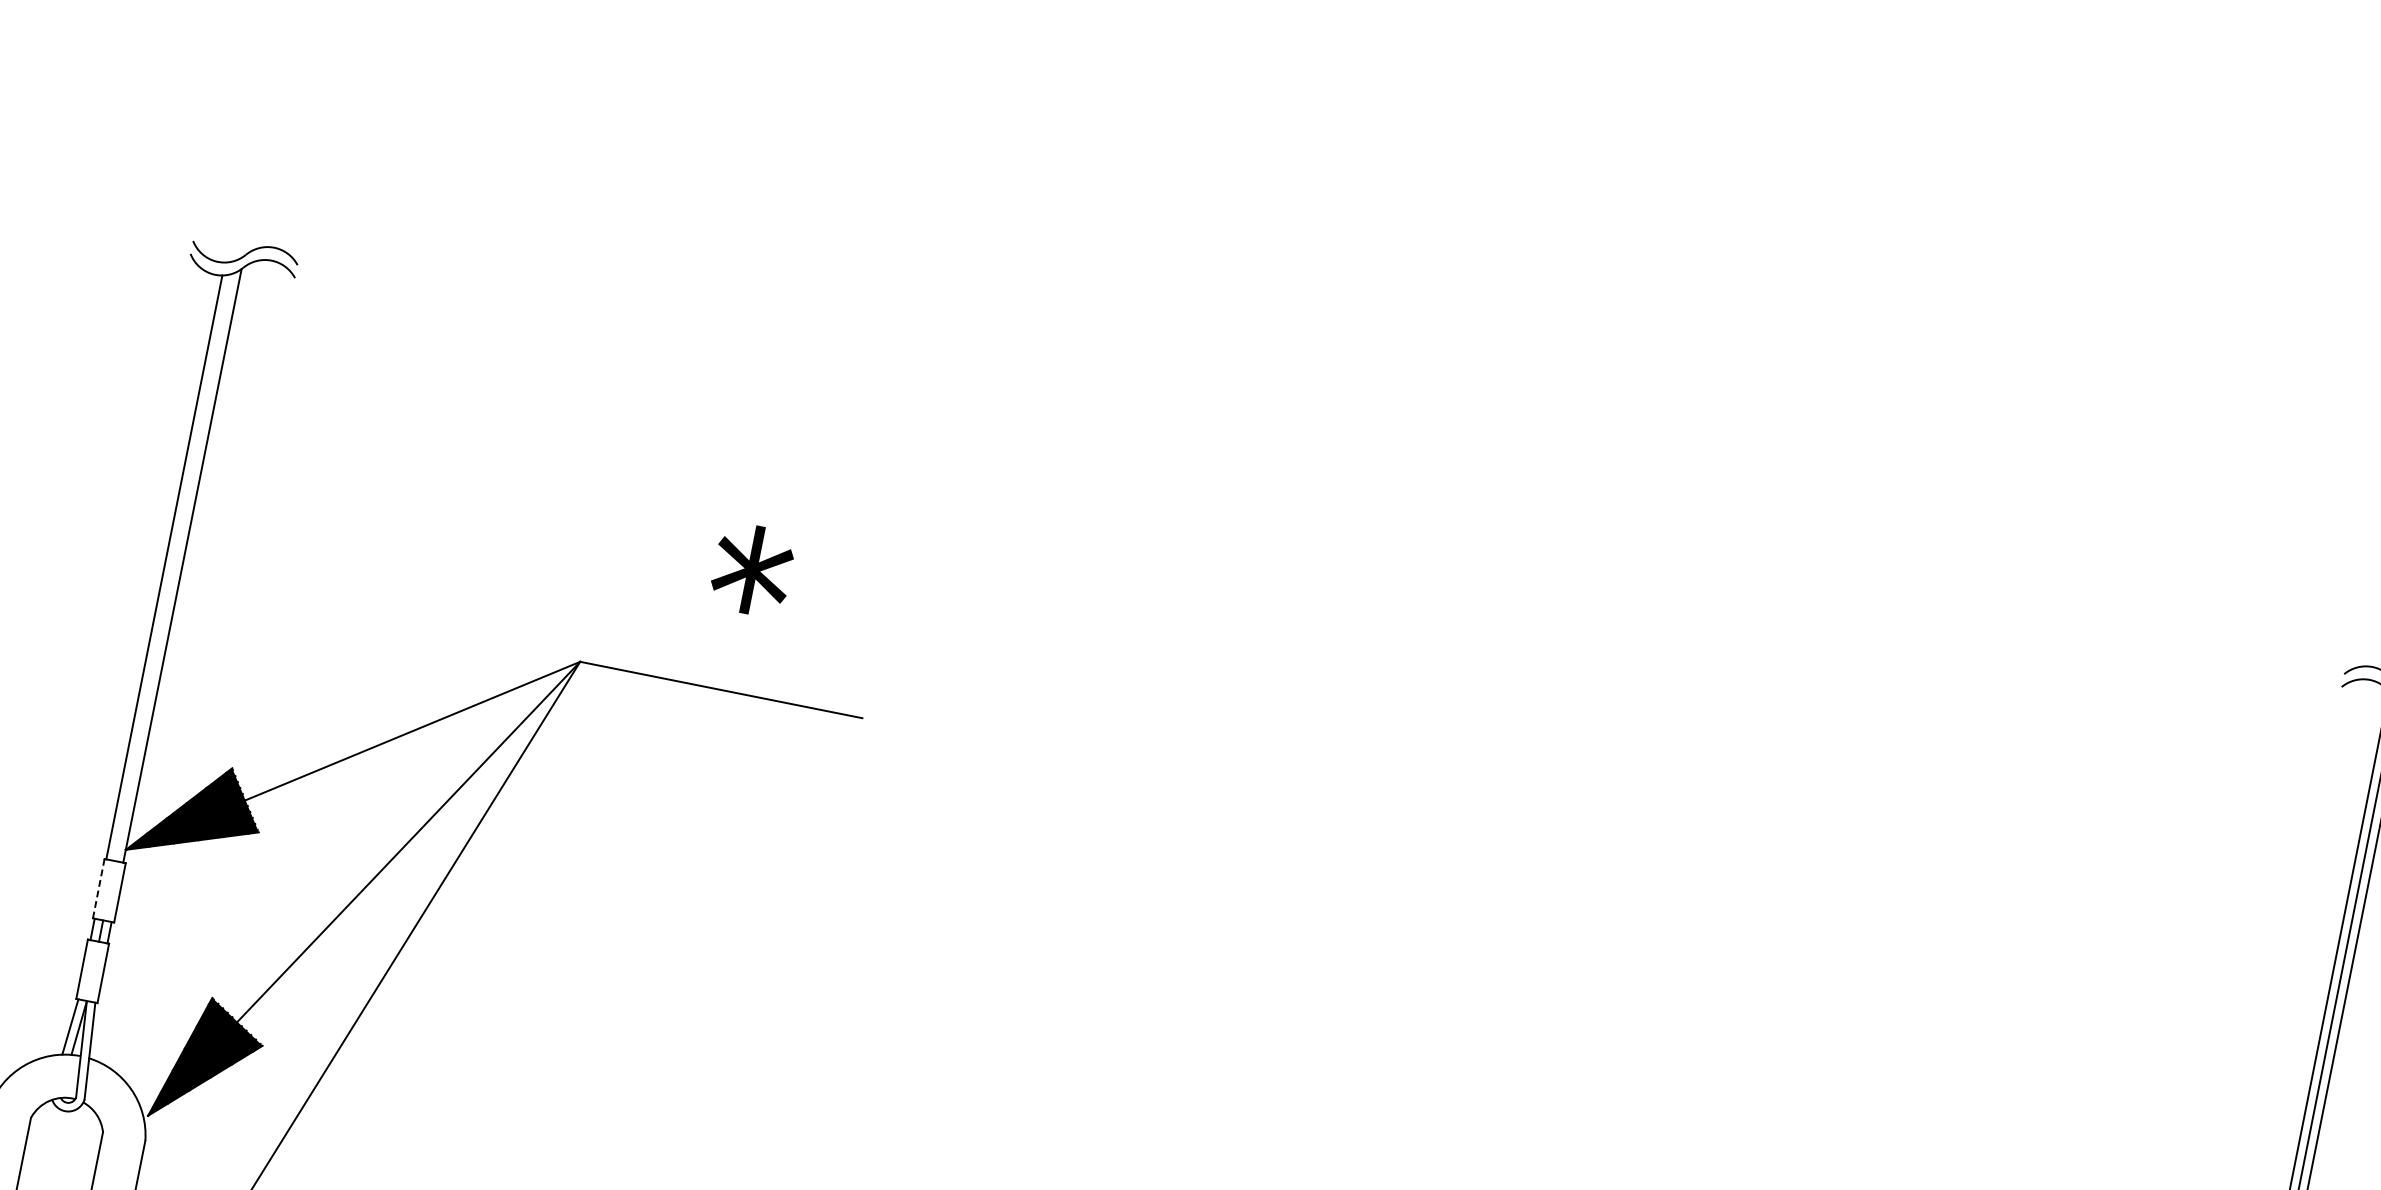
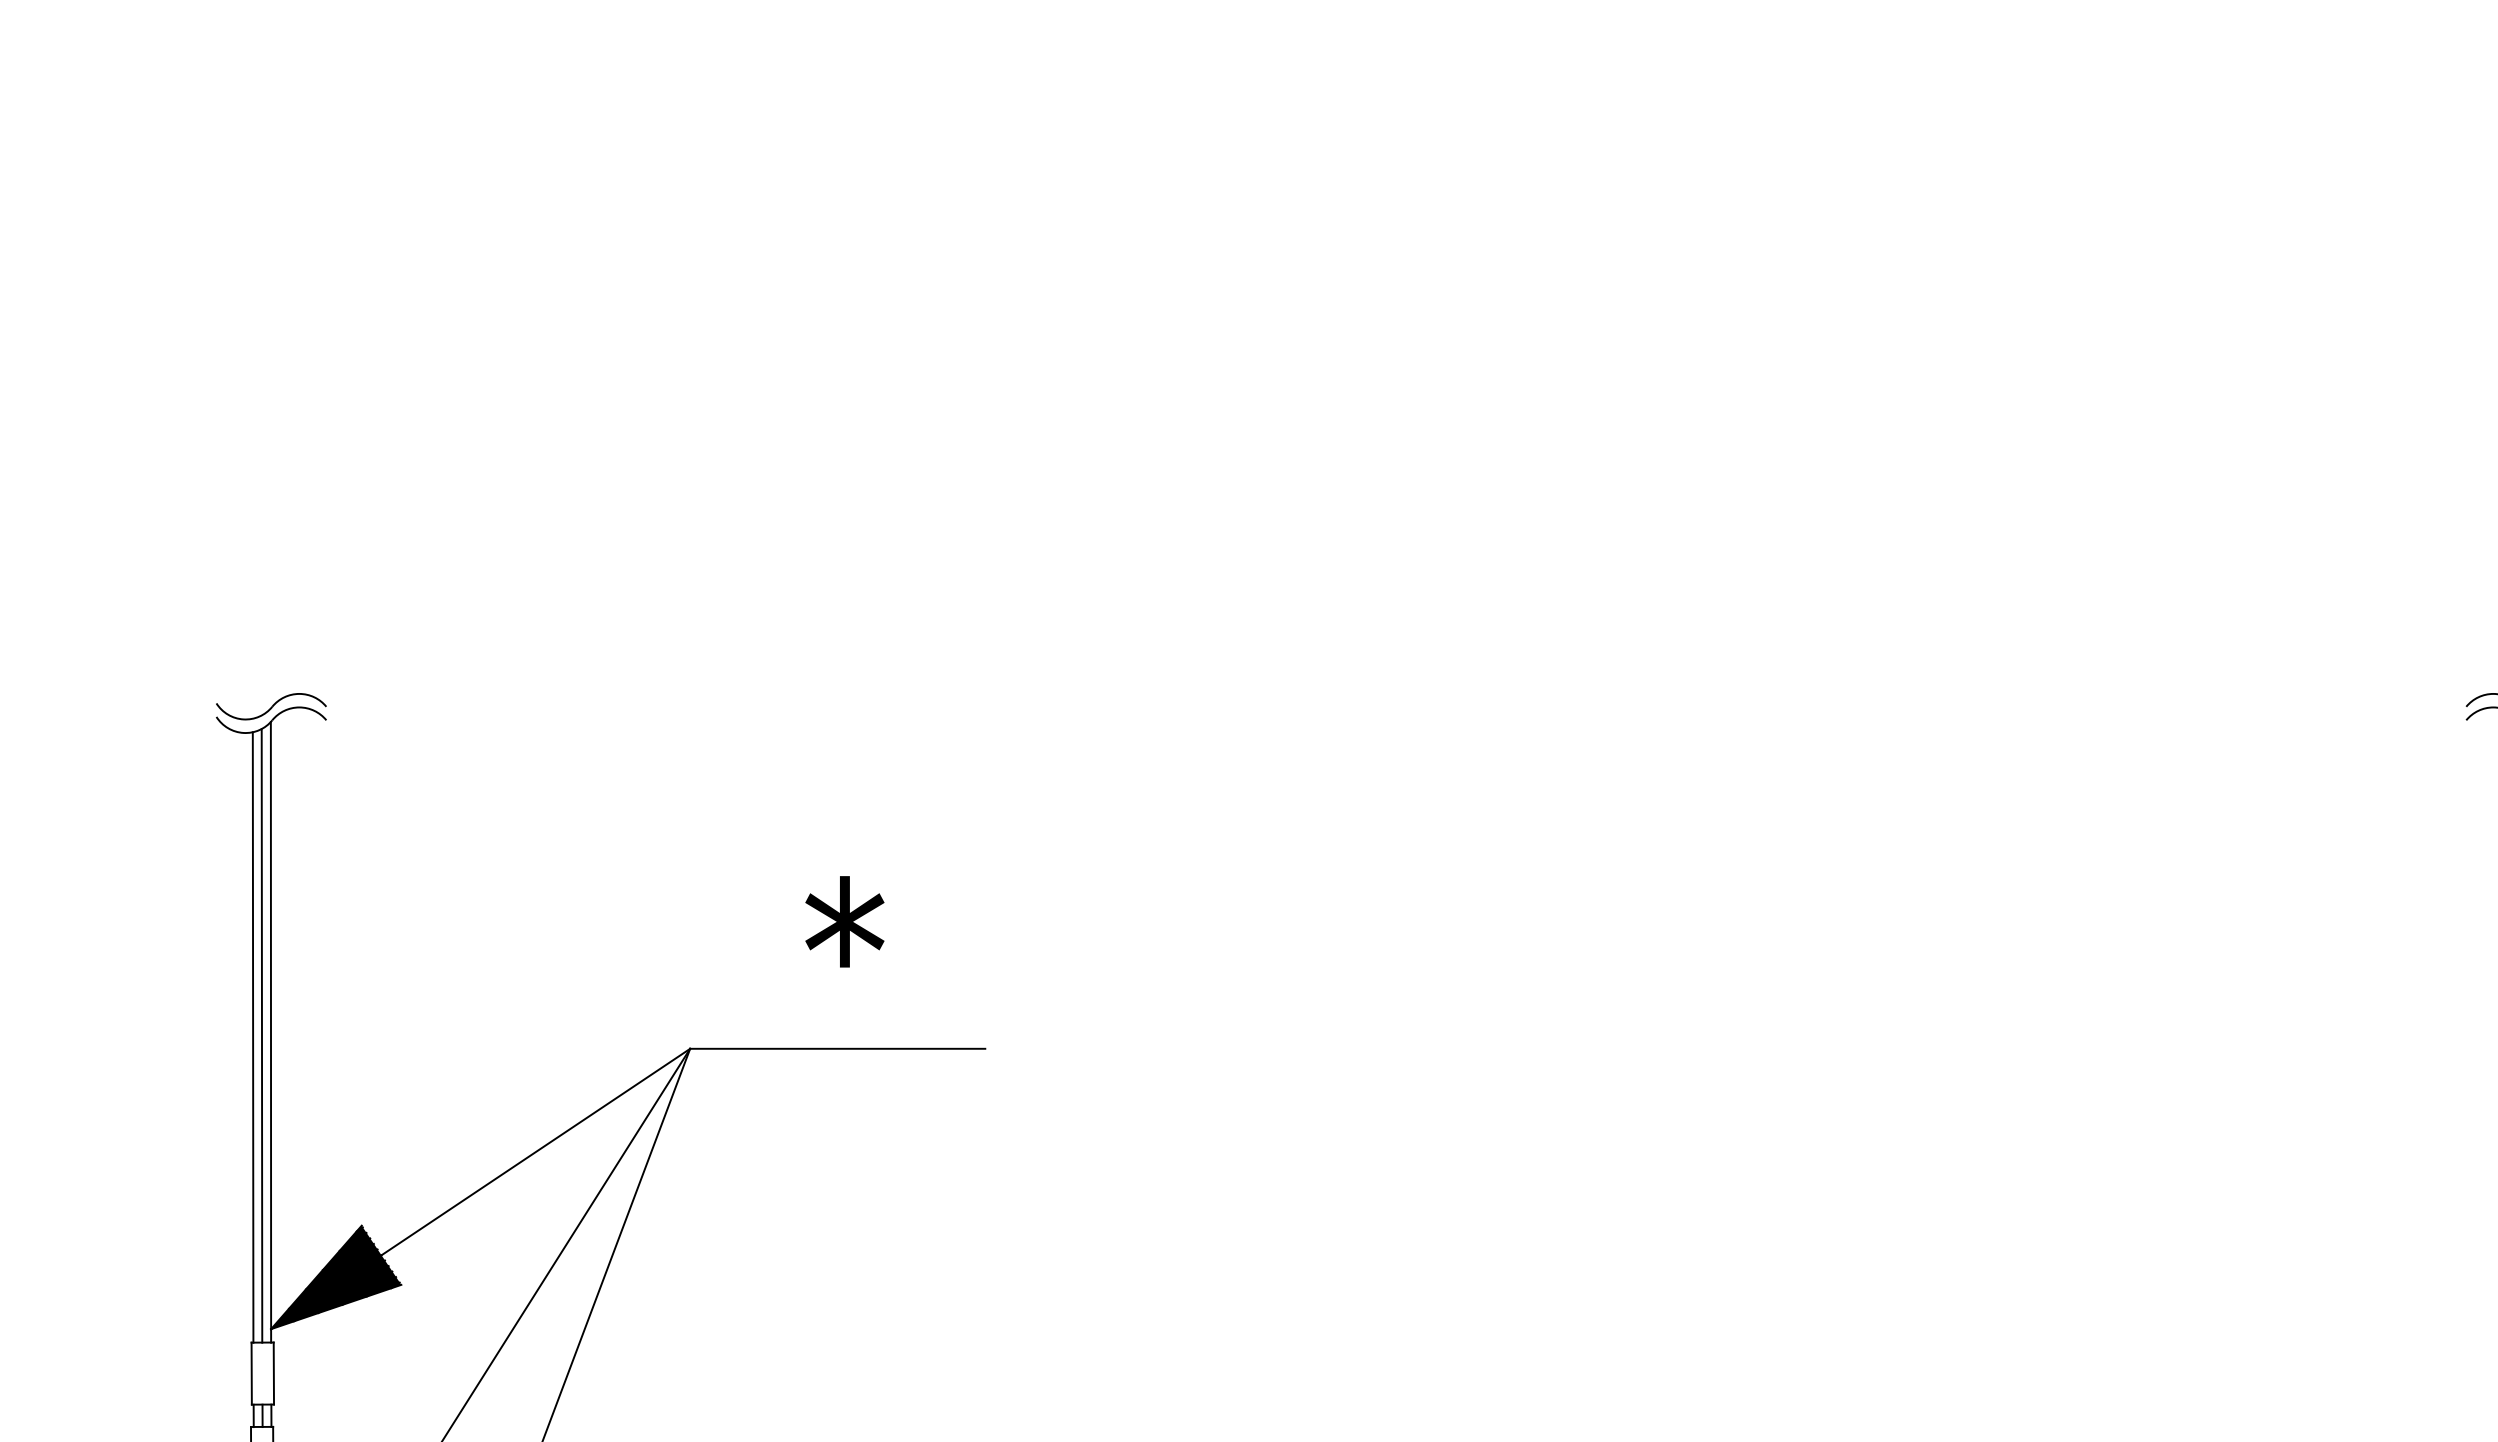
line: (172, 567) -> (261, 1035), added
line: (98, 889) -> (251, 1374), dashed -> solid

